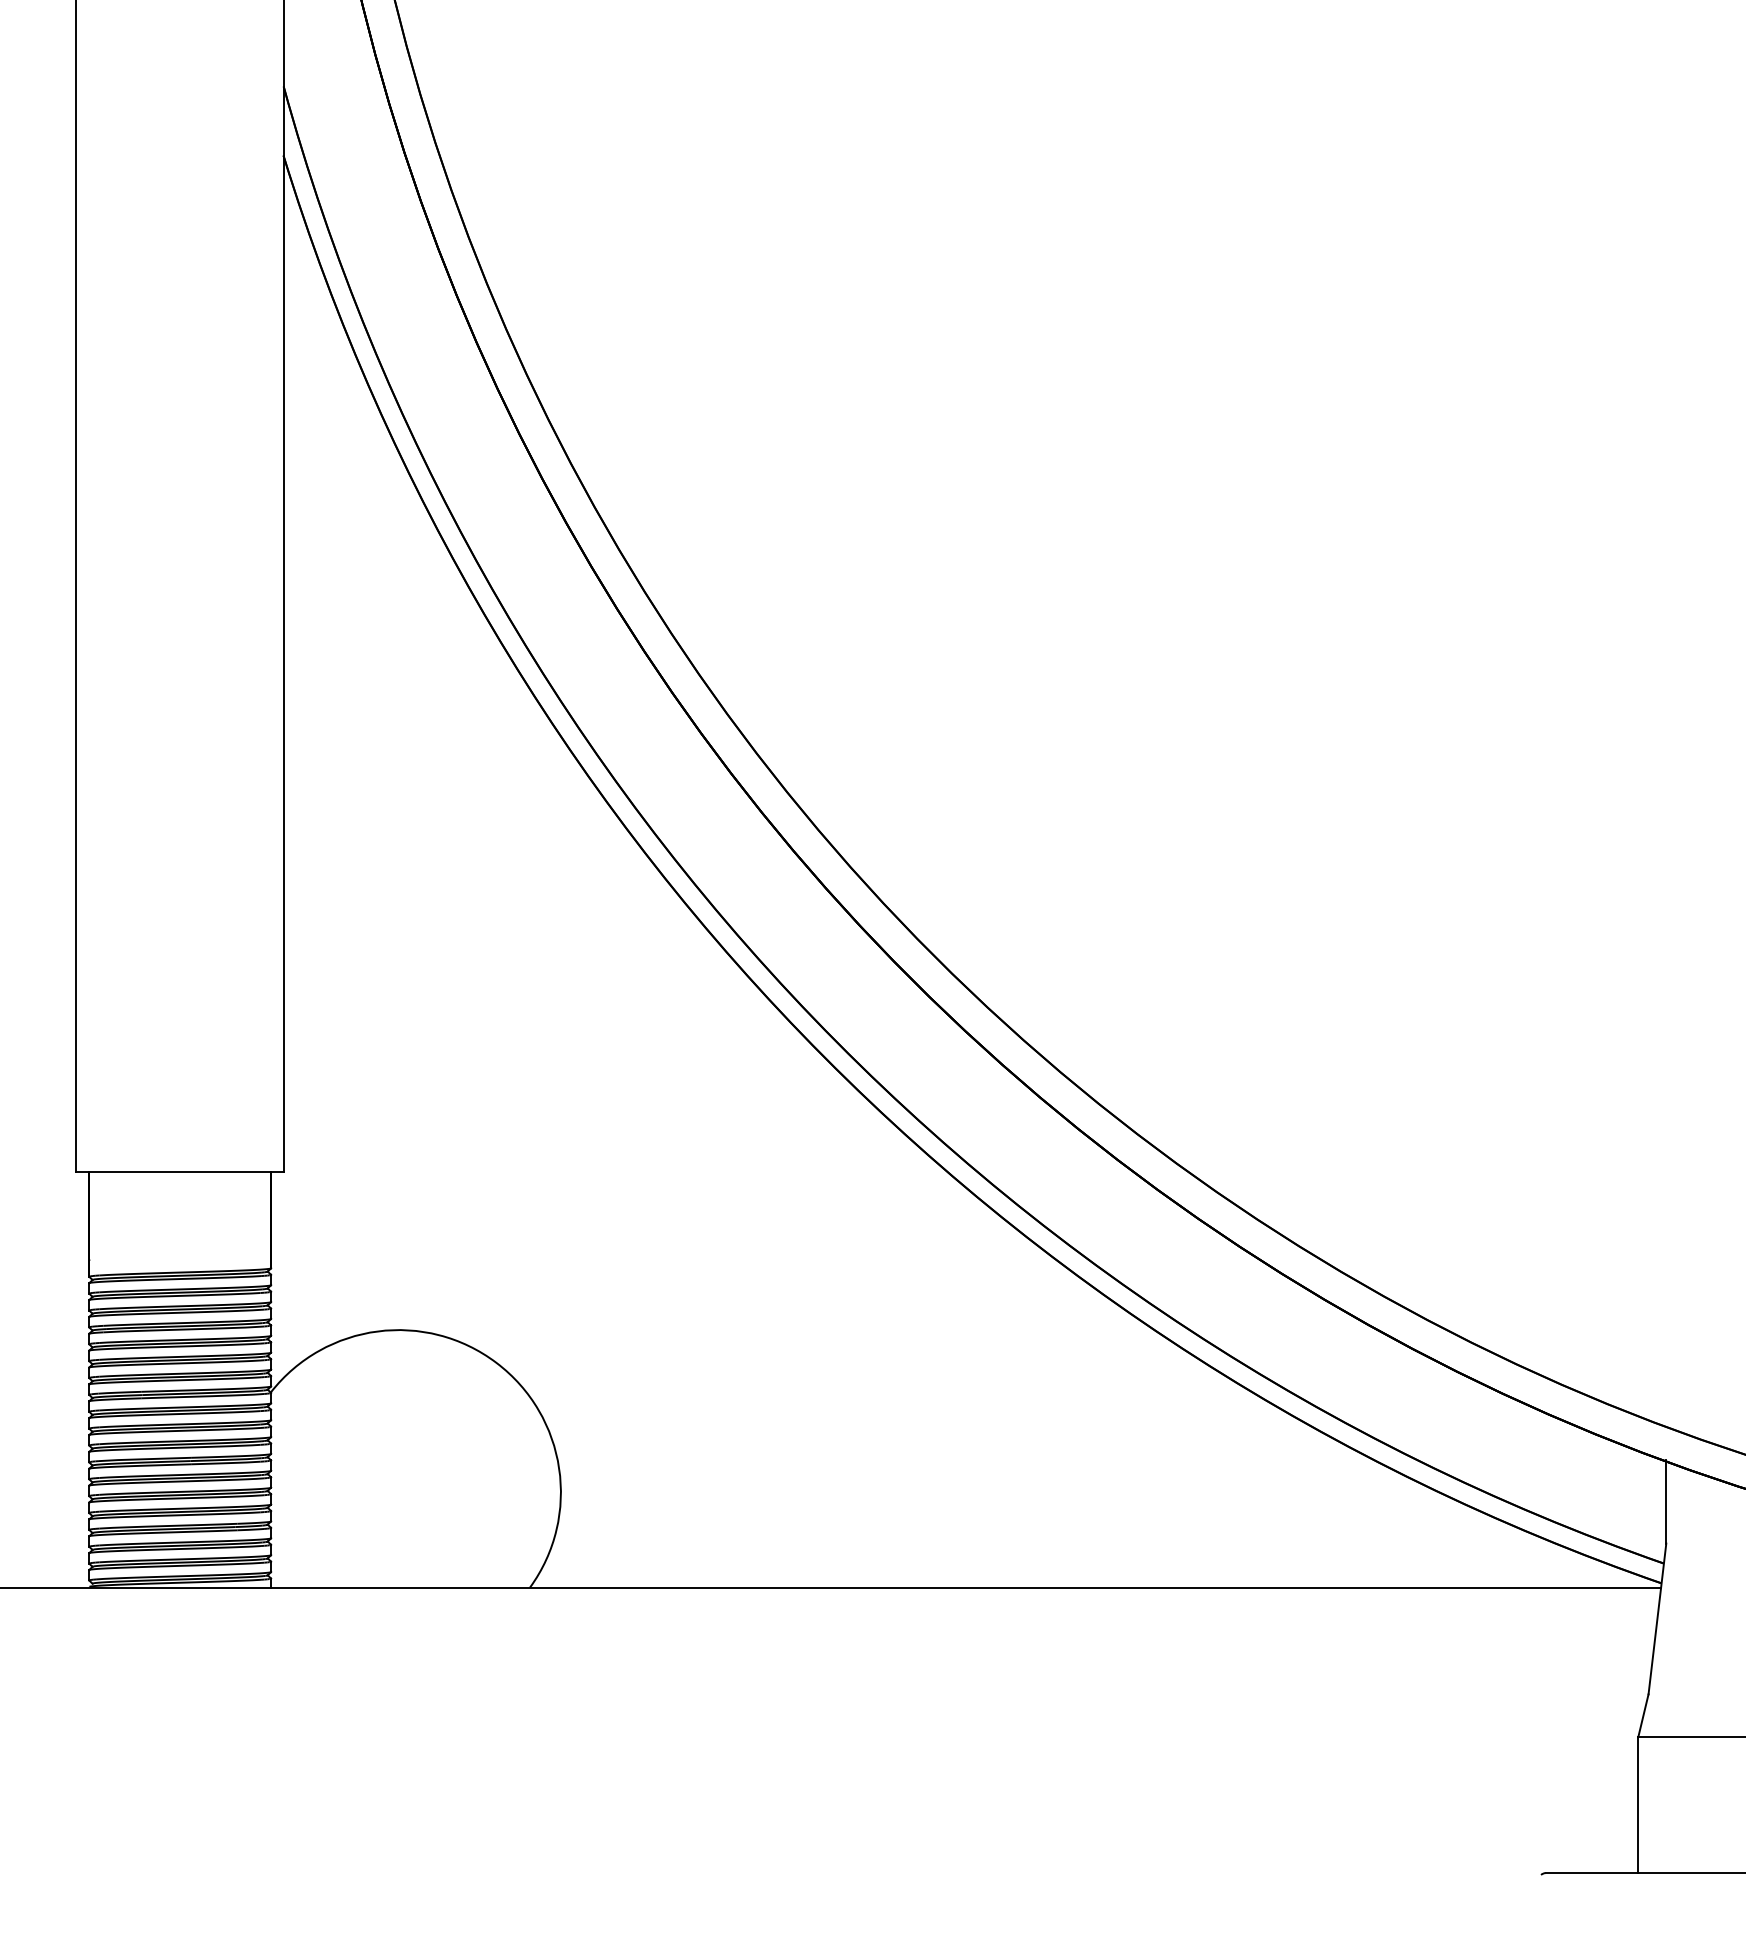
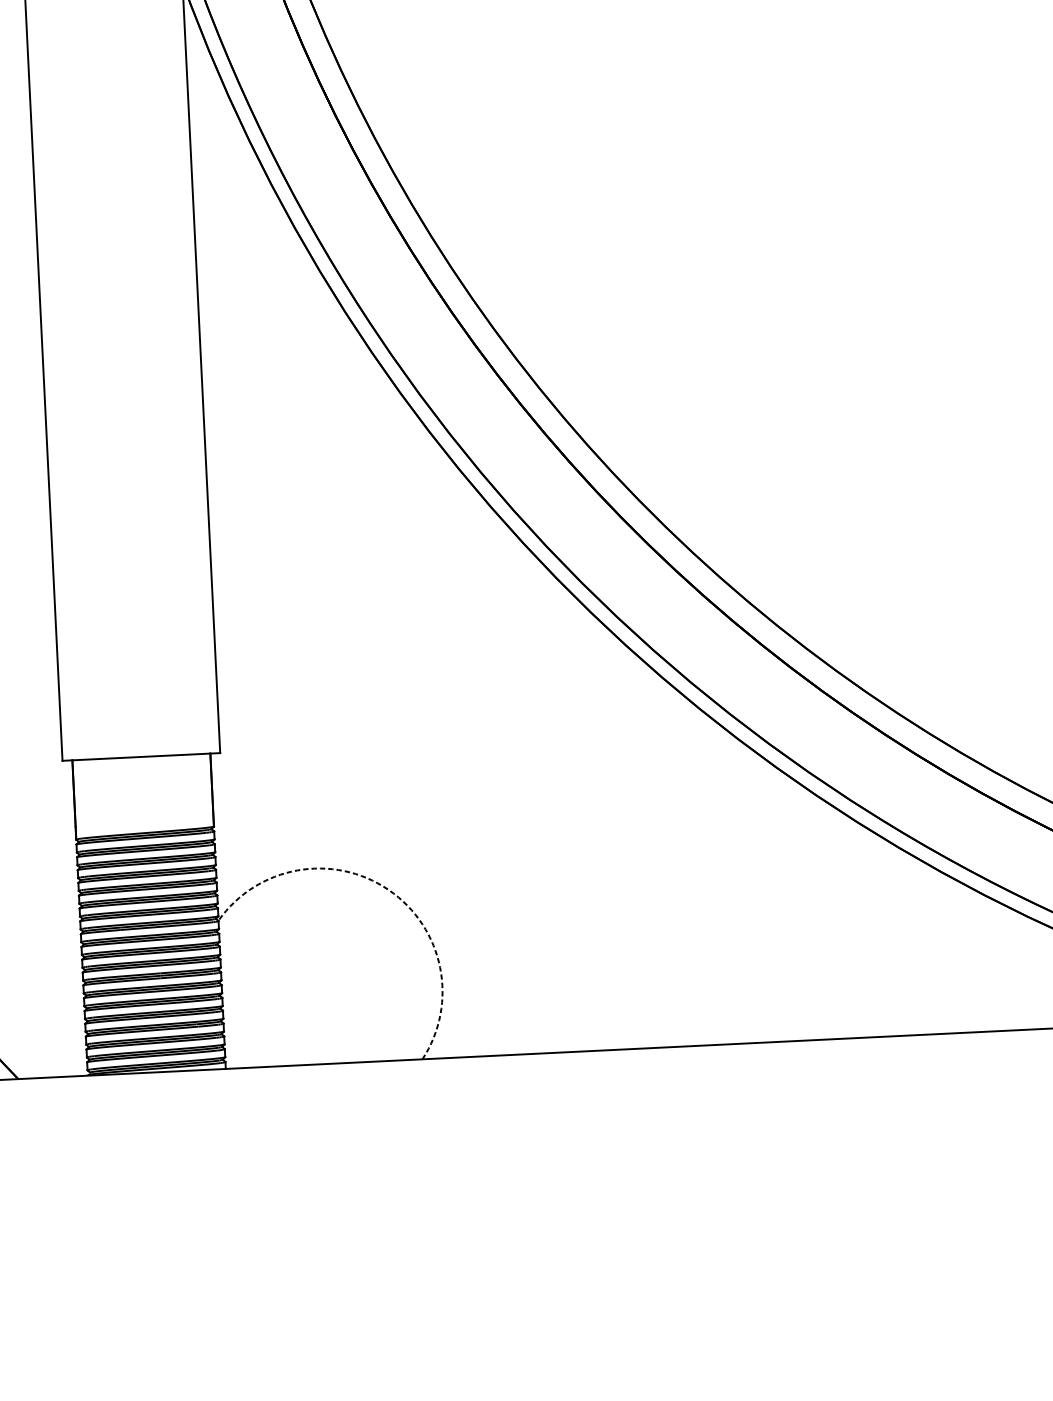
arc: (496, 1362) -> (388, 889), solid -> dashed

